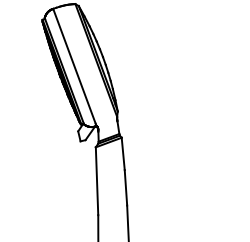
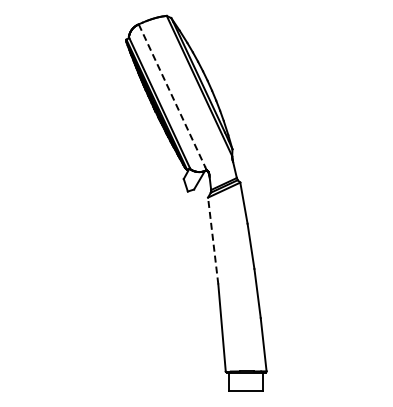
line: (74, 66) -> (172, 95), solid -> dashed
line: (97, 181) -> (213, 241), solid -> dashed

